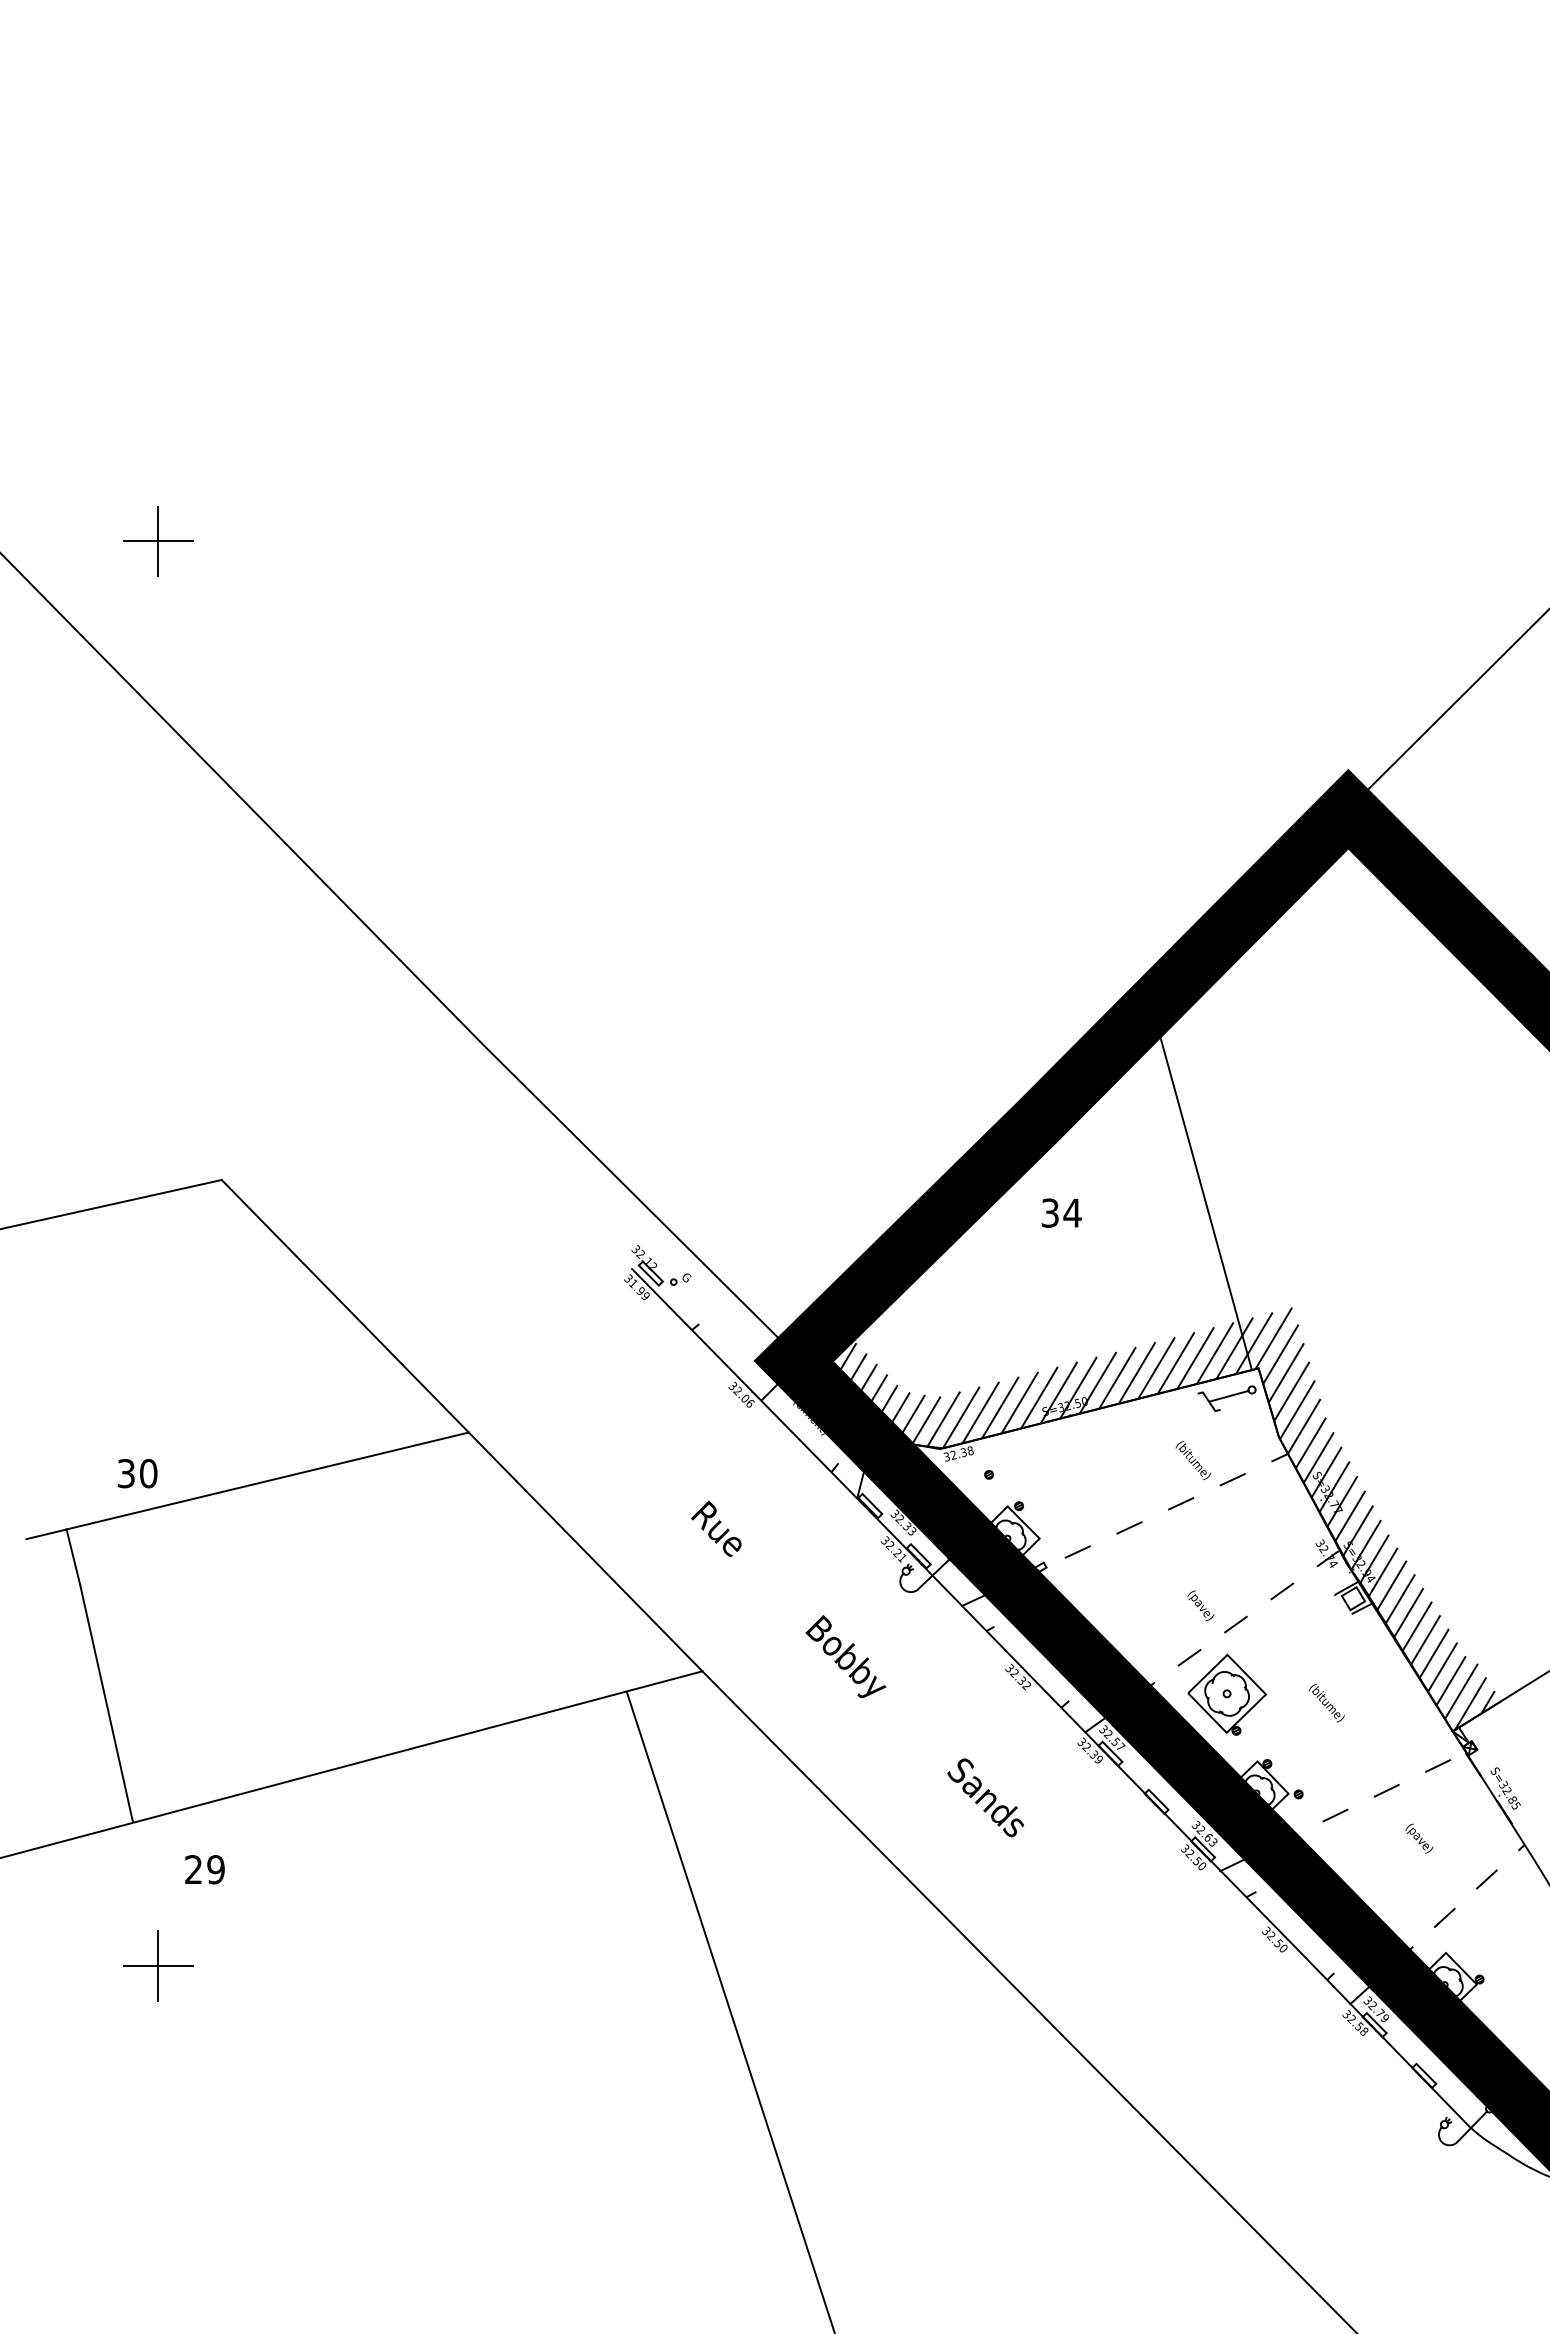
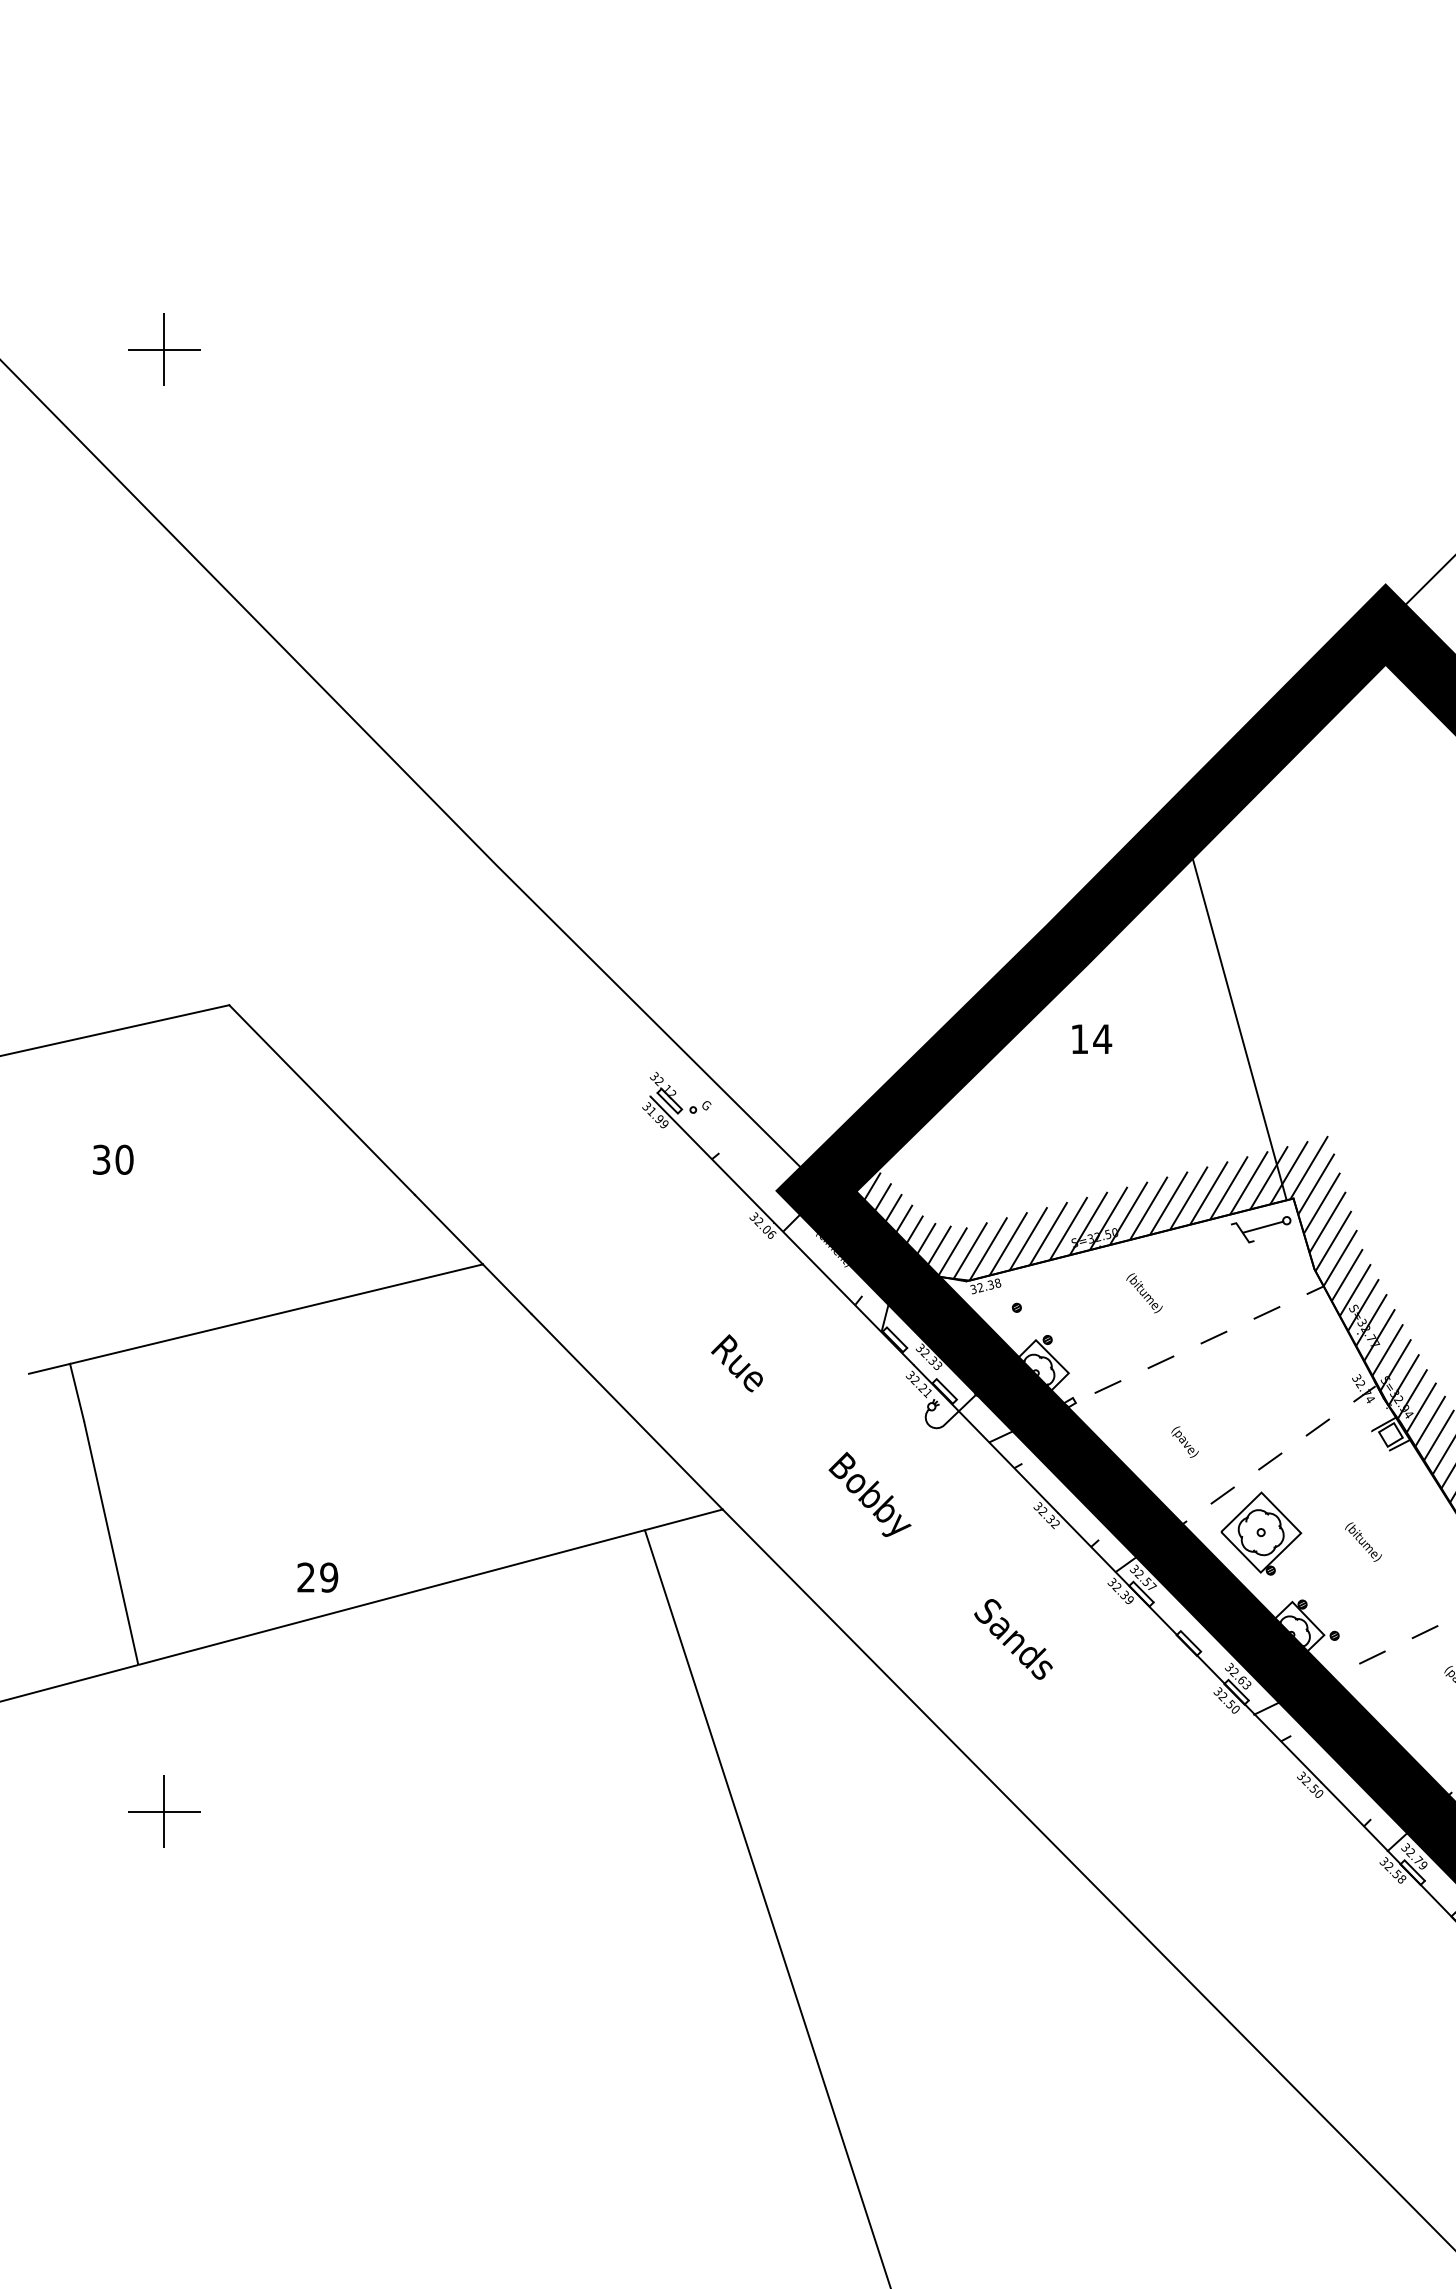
text: (1049, 1212) -> (1078, 1038), 34 -> 14
text: (1193, 1460) -> (1144, 1293), moved
text: (137, 1473) -> (113, 1159), moved
text: (1200, 1605) -> (1184, 1441), moved
text: (204, 1869) -> (317, 1577), moved

